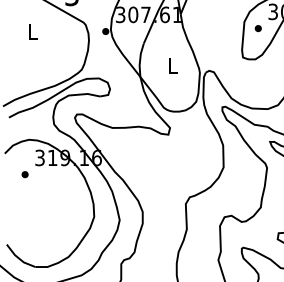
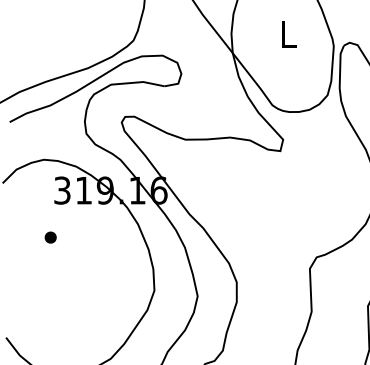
part: (24, 174) -> (49, 237), moved

